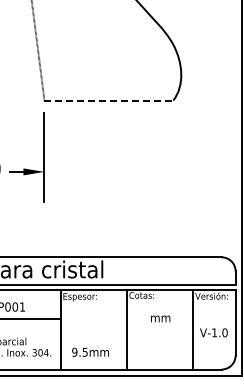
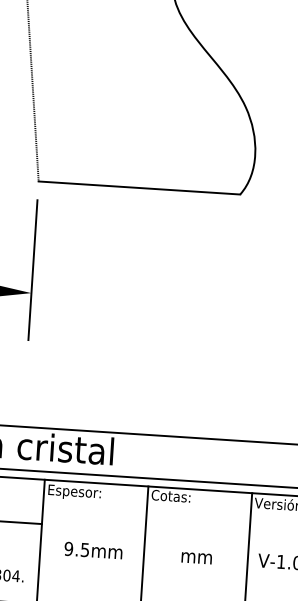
line: (109, 100) -> (140, 188), dashed -> solid
text: (160, 318) -> (196, 557), moved
text: (90, 351) -> (93, 549), moved

